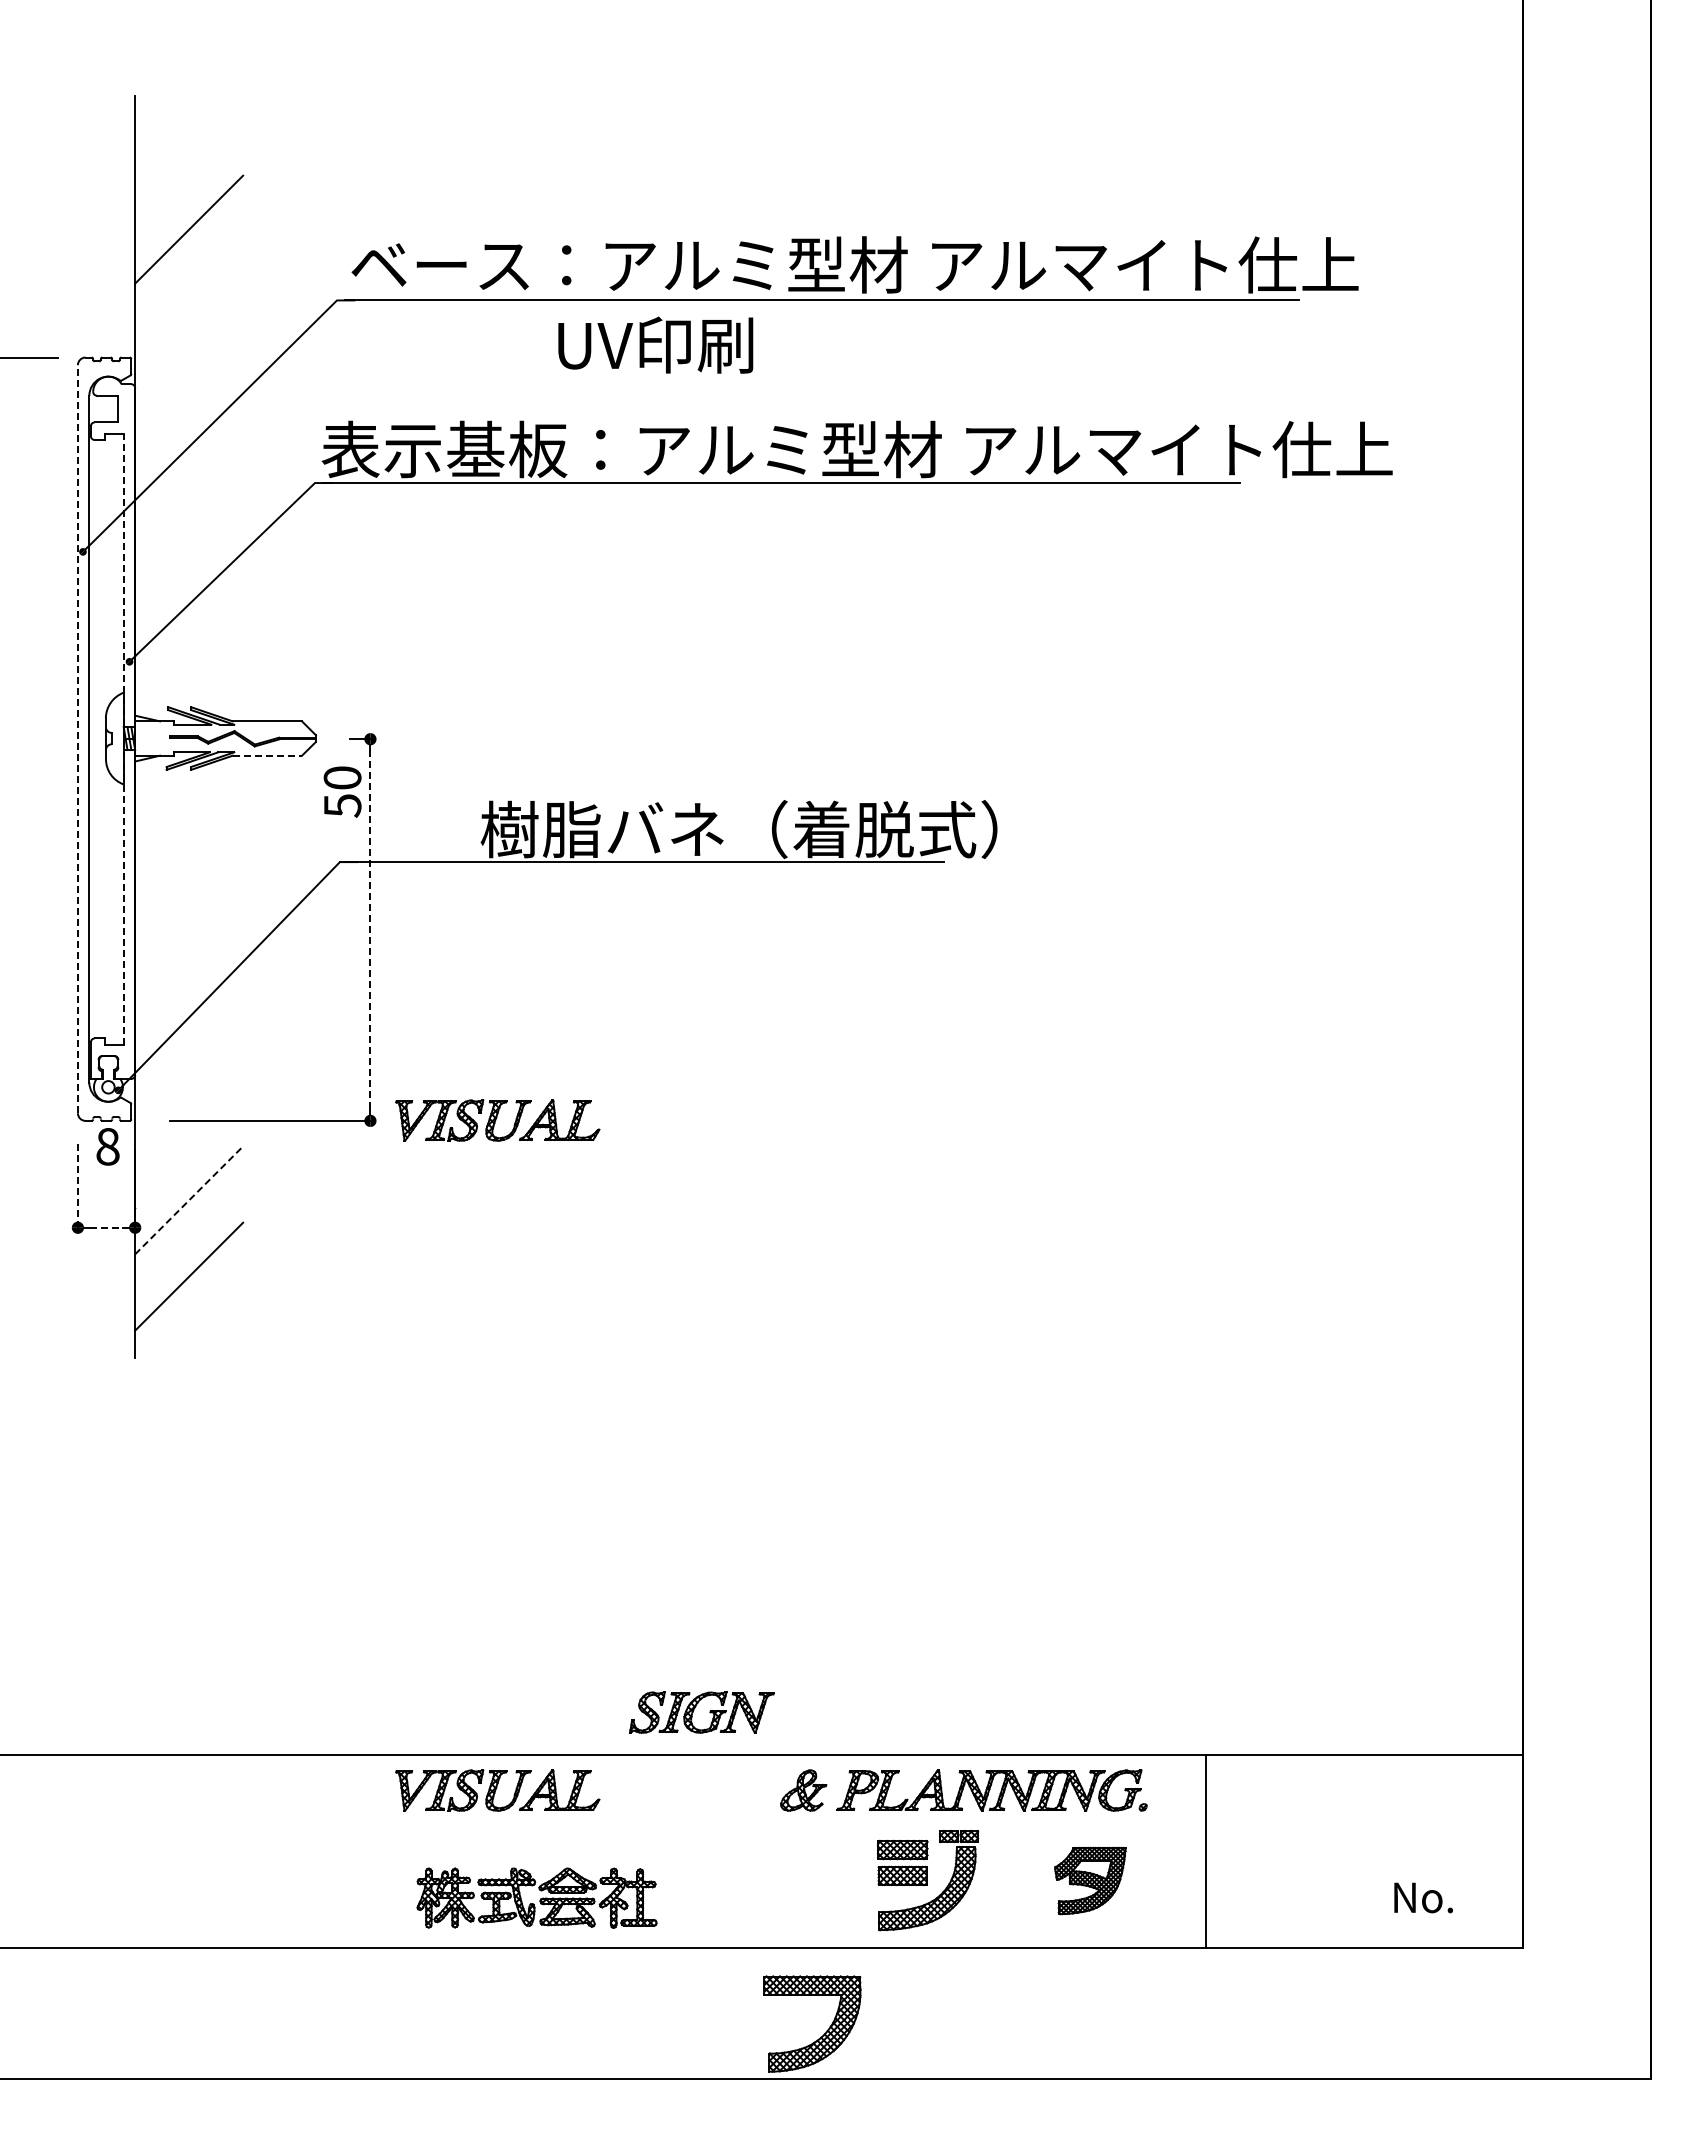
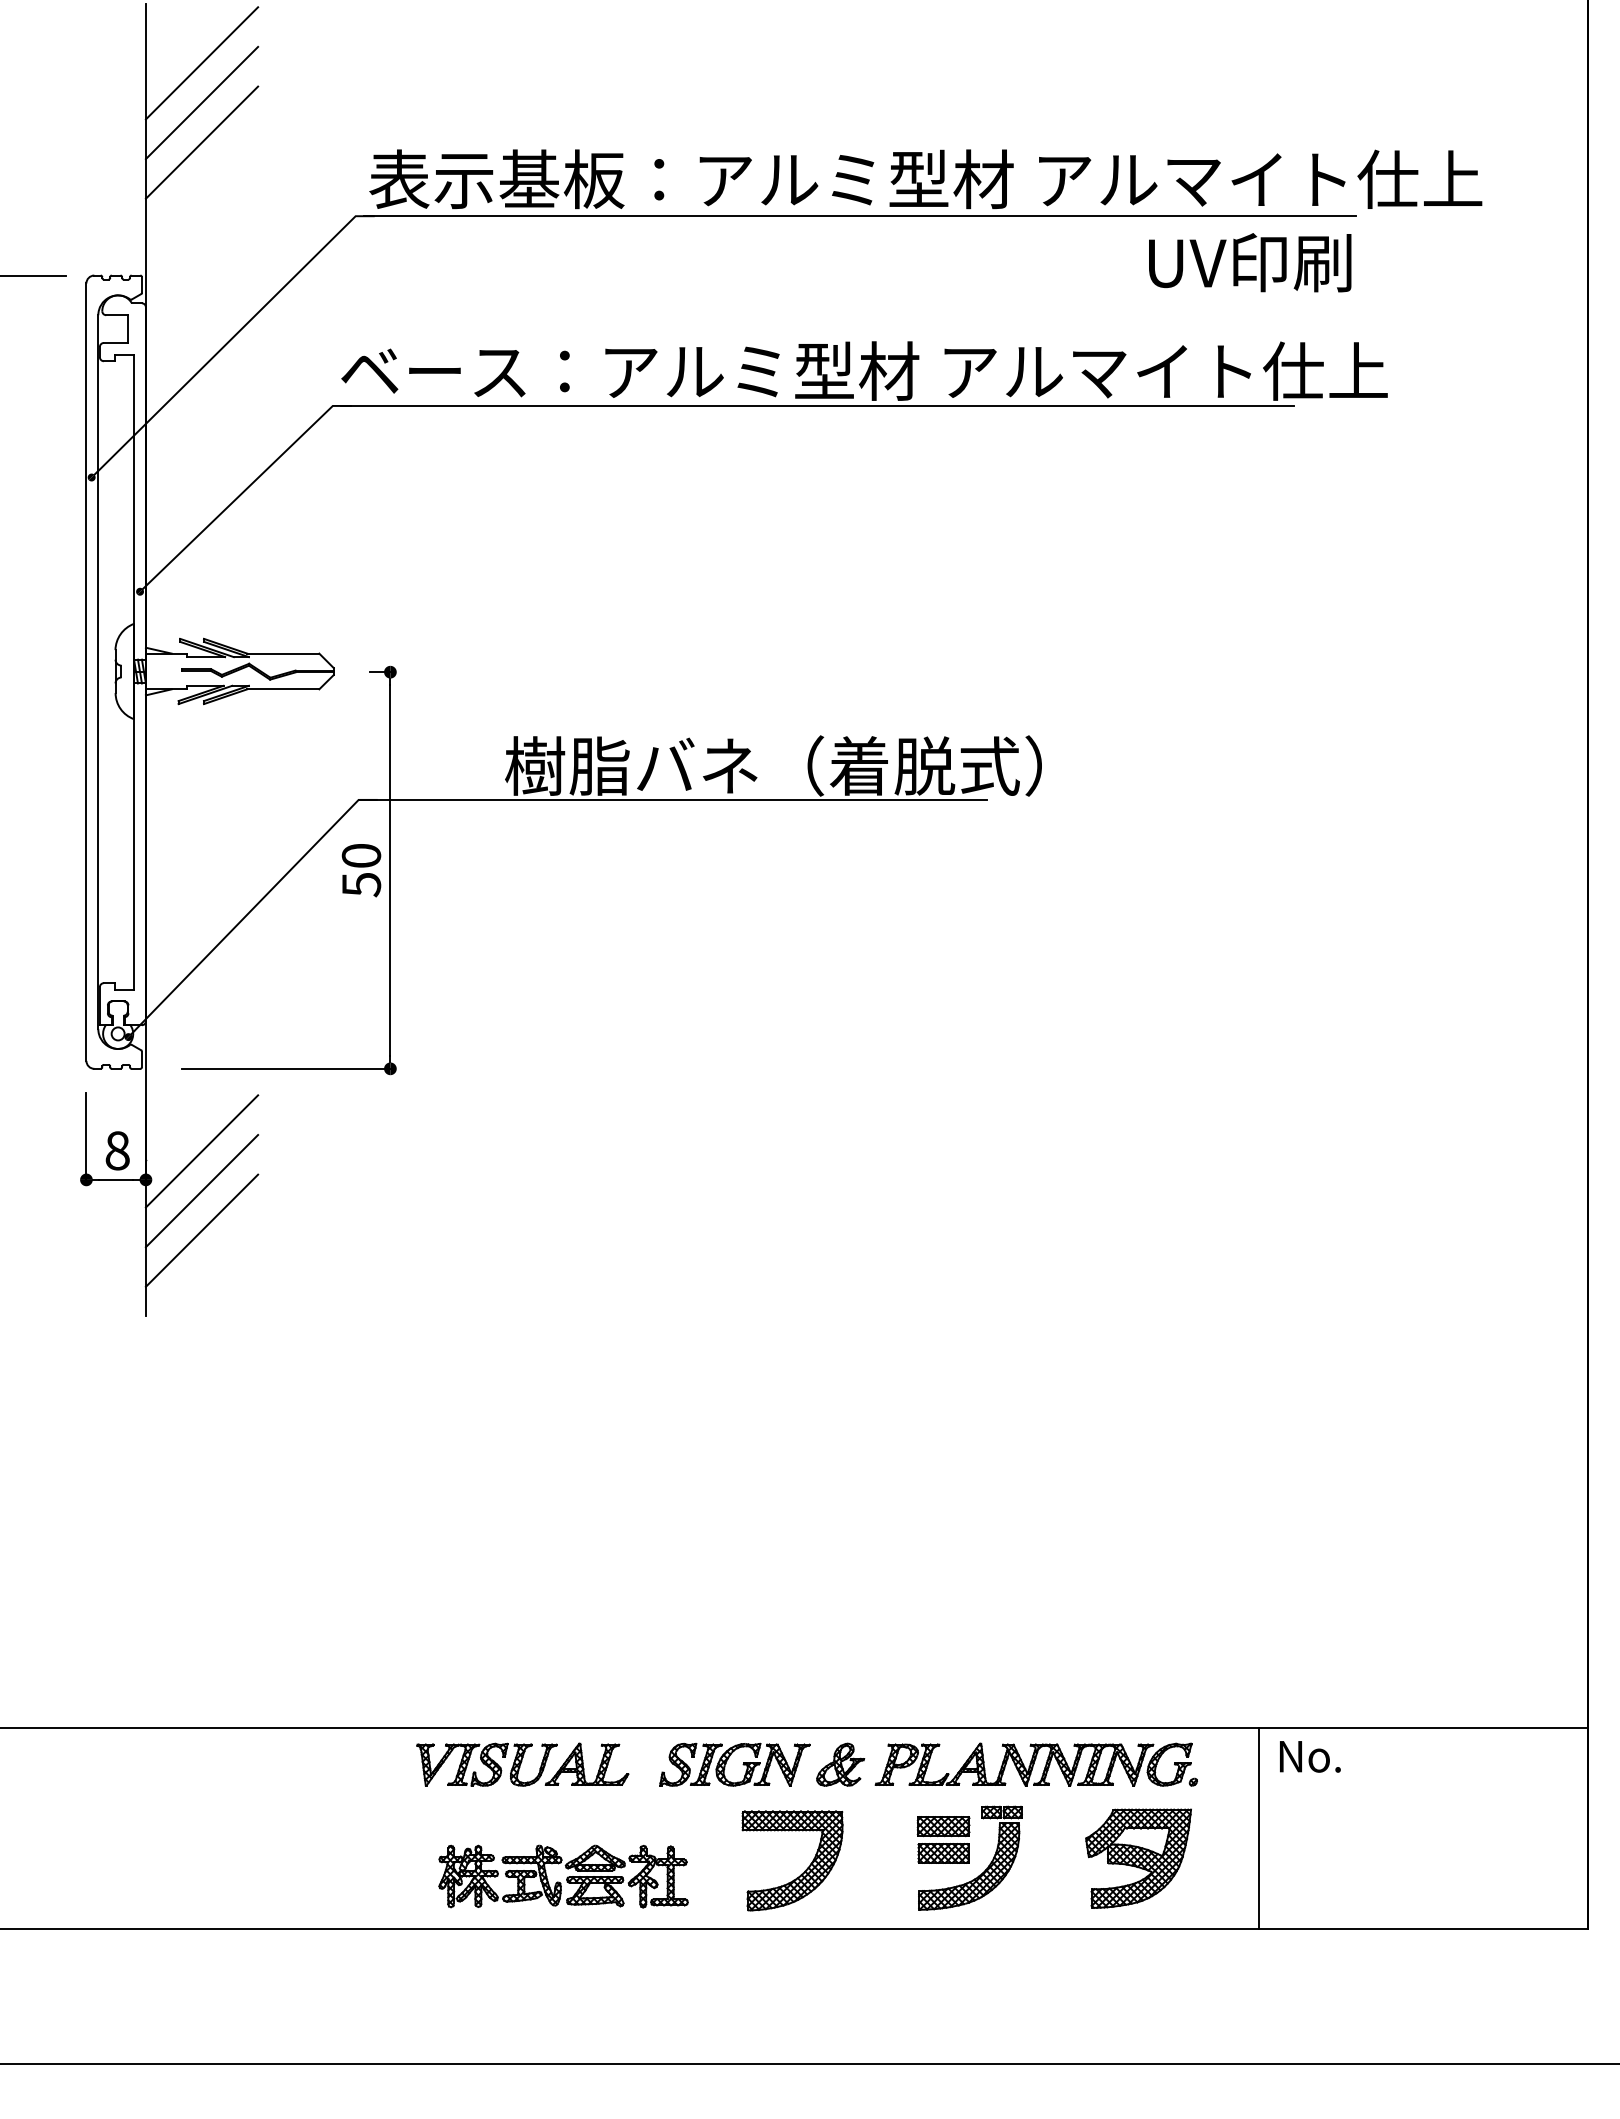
line: (189, 153) -> (202, 63), added
line: (189, 191) -> (202, 102), added
text: (885, 264) -> (925, 178), ベース：アルミ型材 アルマイト仕上 -> 表示基板：アルミ型材 アルマイト仕上
text: (655, 344) -> (1249, 261), moved
text: (856, 449) -> (895, 371), 表示基板：アルミ型材 アルマイト仕上 -> ベース：アルミ型材 アルマイト仕上
line: (77, 738) -> (85, 671), dashed -> solid
line: (123, 738) -> (133, 671), dashed -> solid
line: (267, 755) -> (283, 689), dashed -> solid
text: (342, 791) -> (361, 869), moved
line: (370, 930) -> (390, 870), dashed -> solid
part: (497, 1120) -> (522, 1068), removed
text: (107, 1146) -> (117, 1150), moved
line: (77, 1185) -> (85, 1135), dashed -> solid
line: (189, 1200) -> (202, 1151), dashed -> solid
line: (107, 1227) -> (117, 1179), dashed -> solid
line: (189, 1238) -> (202, 1191), added
part: (695, 1708) -> (728, 1760), moved
part: (1090, 1880) -> (1138, 1858), size x1.43
text: (1423, 1897) -> (1310, 1756), moved
part: (820, 2036) -> (800, 1873), moved

